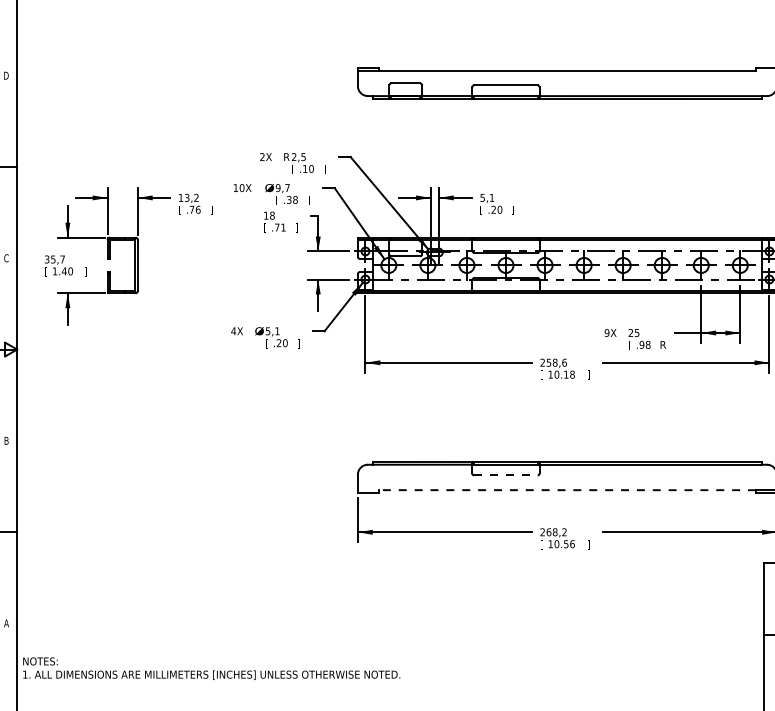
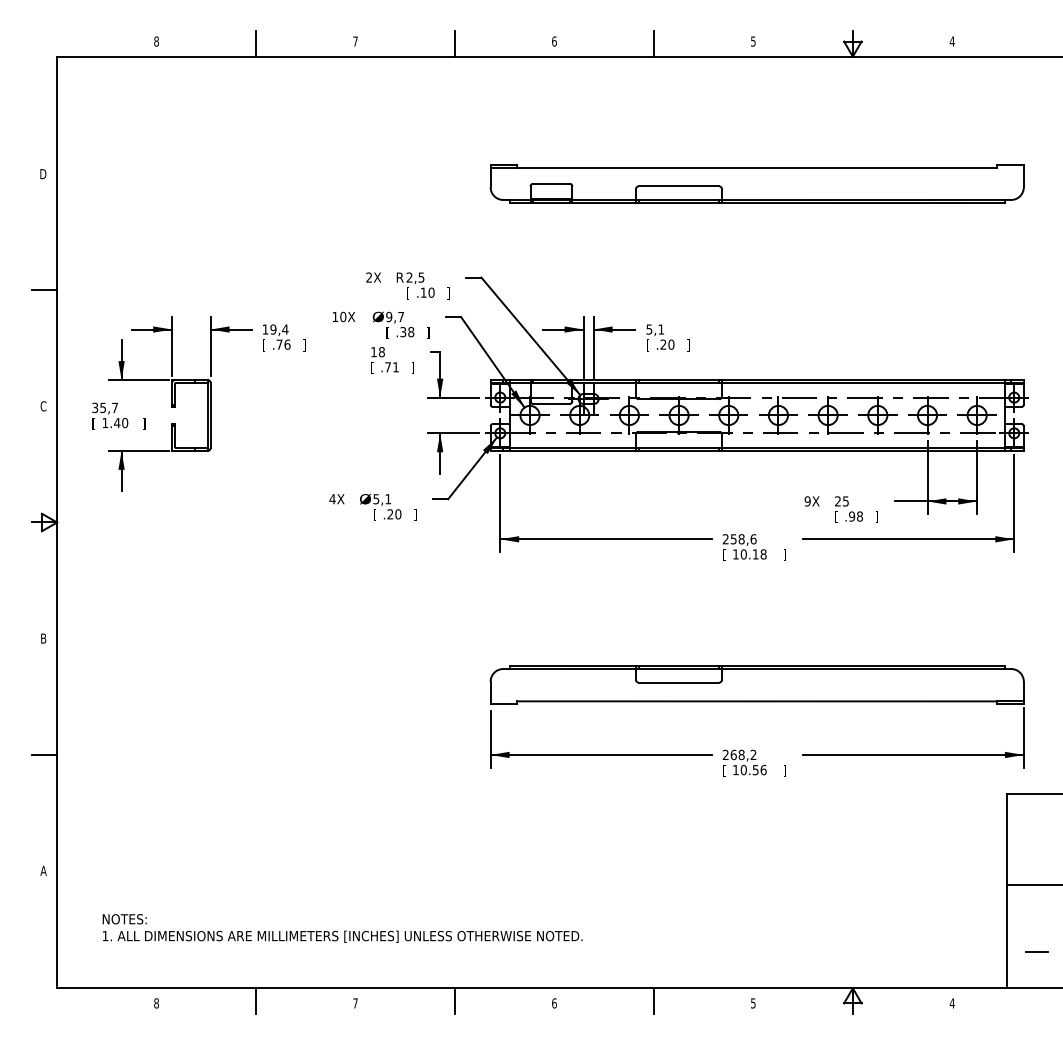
text: (191, 197) -> (279, 329), 13,2 -> 19,4
text: (662, 344) -> (878, 516), R -> ]
line: (506, 475) -> (679, 682), dashed -> solid
line: (567, 490) -> (757, 701), dashed -> solid
text: (211, 668) -> (342, 928), moved

